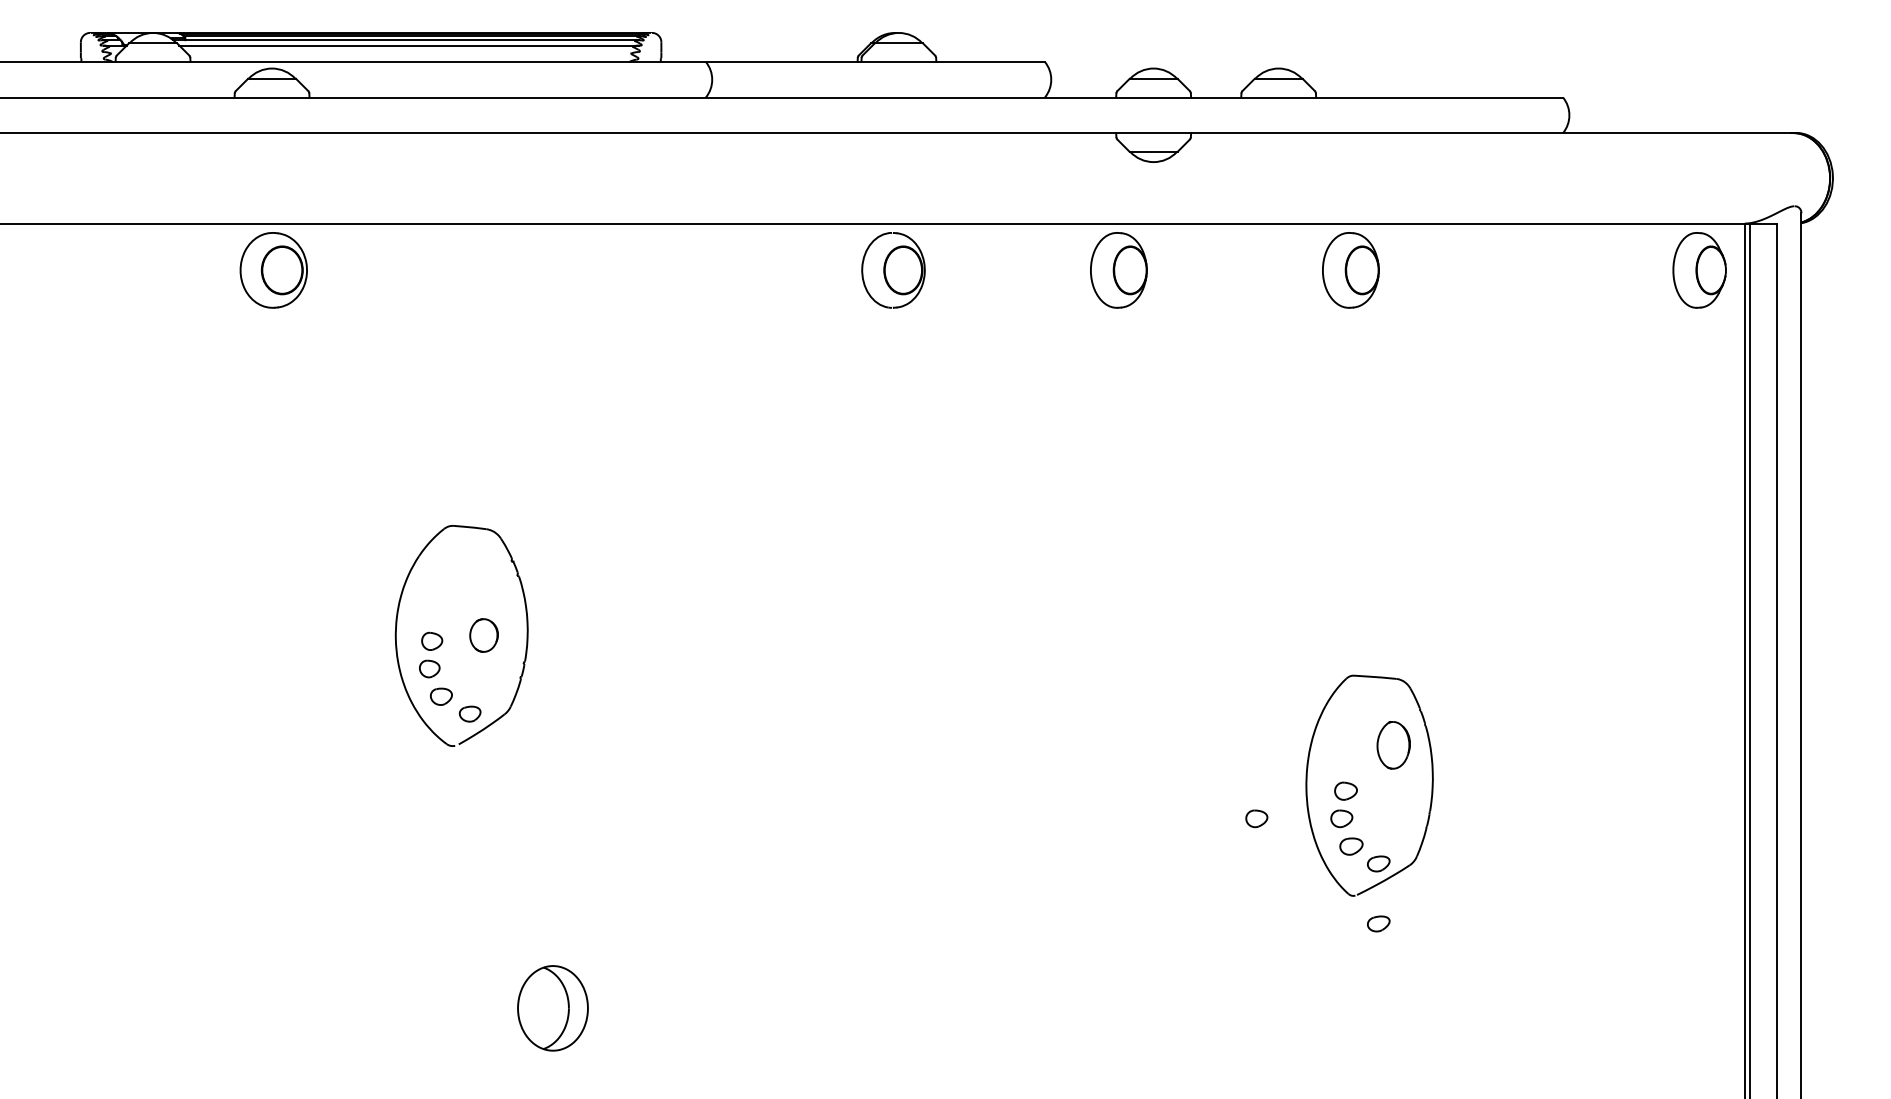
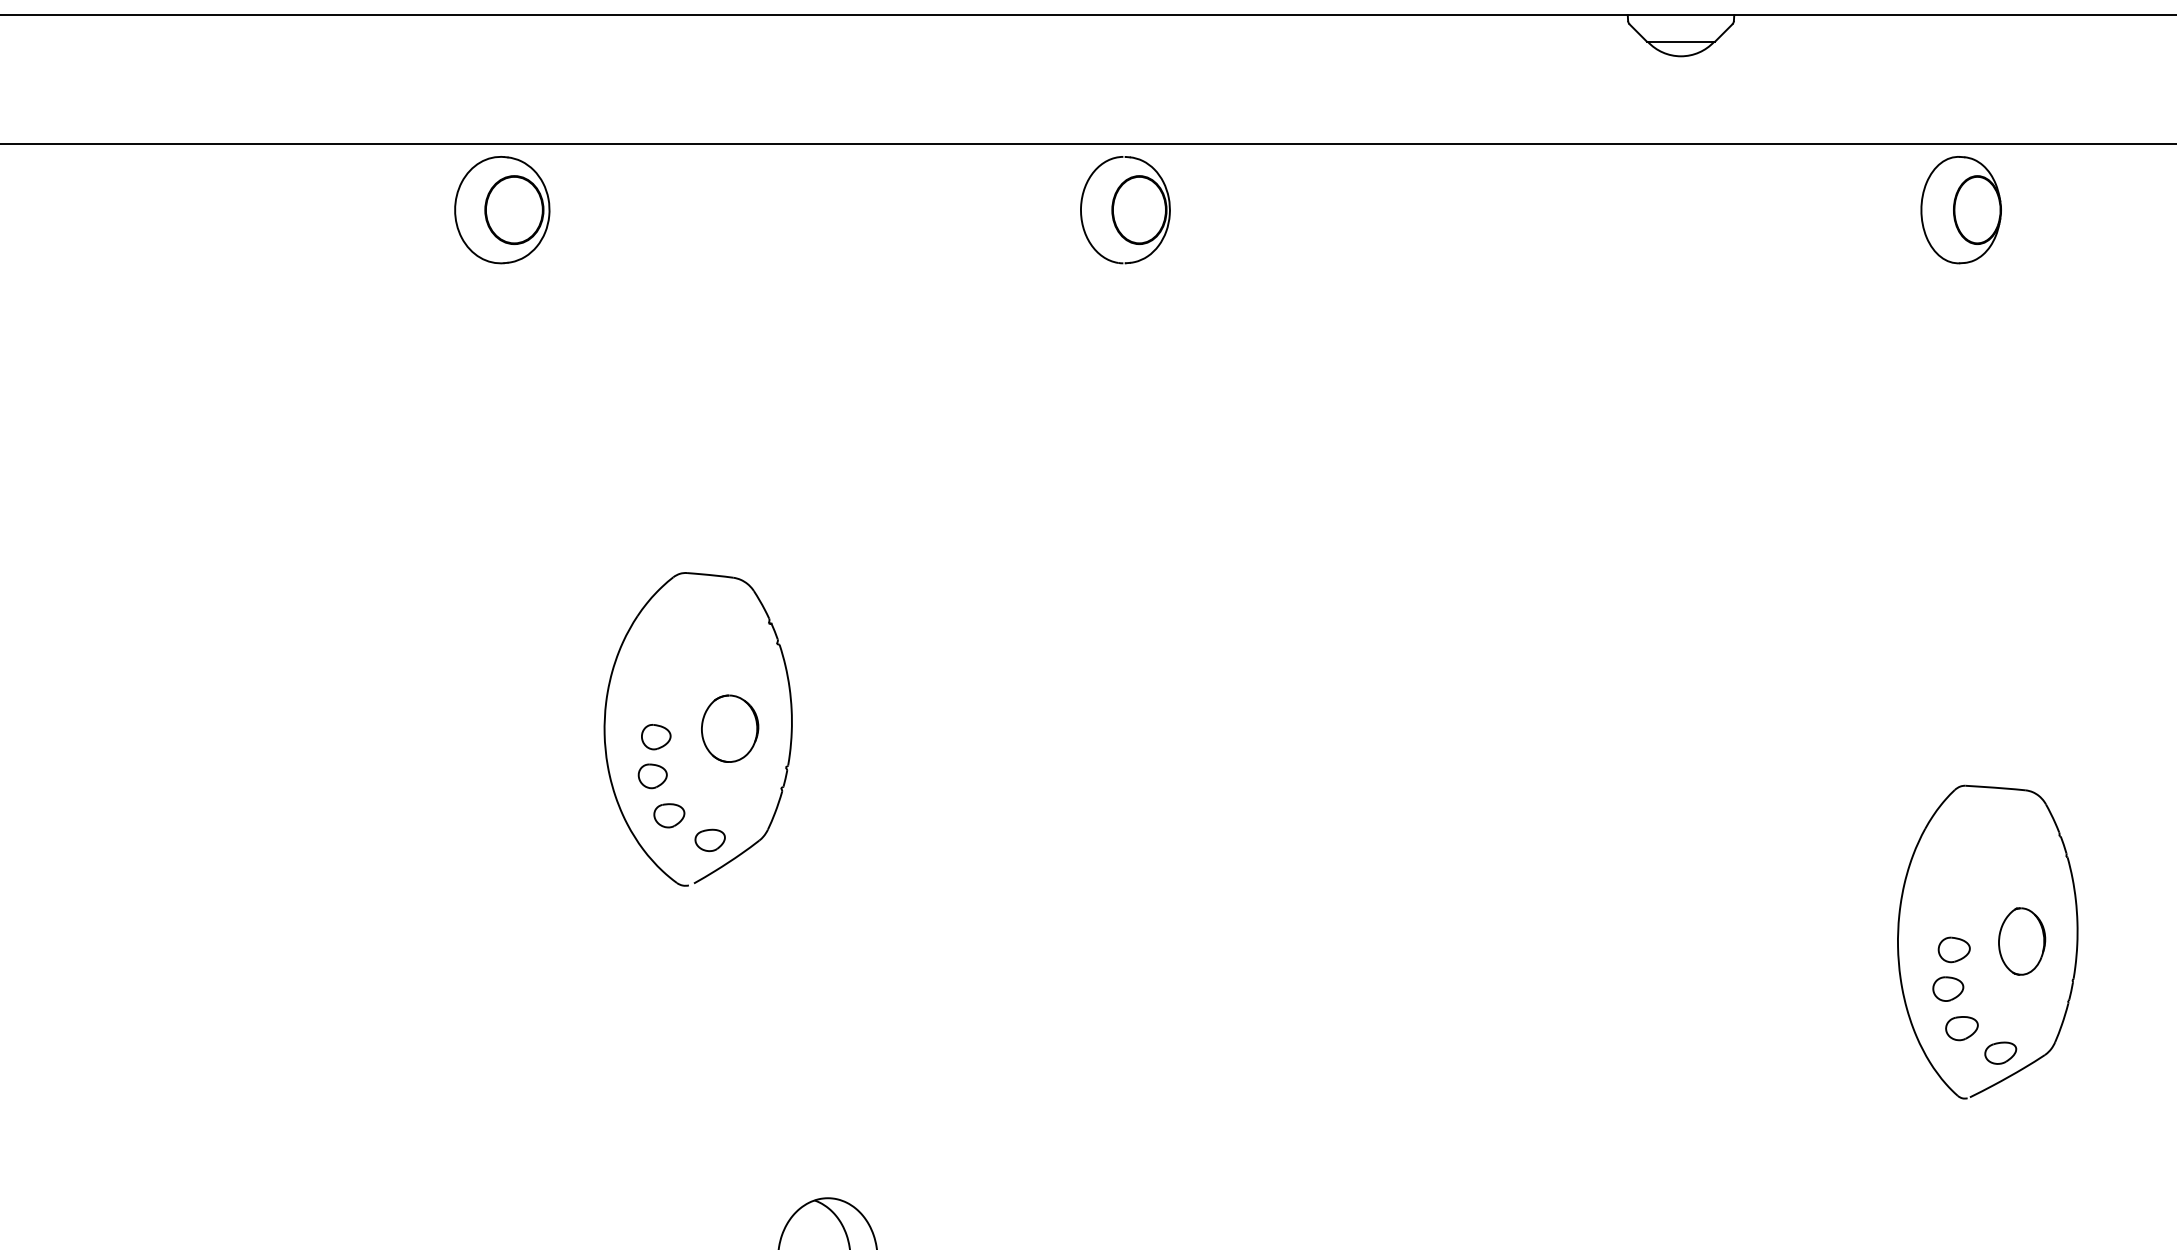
part: (273, 270) -> (501, 210), moved
part: (893, 270) -> (1125, 210), moved
part: (1118, 270) -> (1631, 210), removed
part: (483, 635) -> (729, 728), size x1.43
part: (1393, 745) -> (2021, 941), moved
part: (1256, 818) -> (1827, 988), removed
part: (1378, 923) -> (2000, 1137), removed

